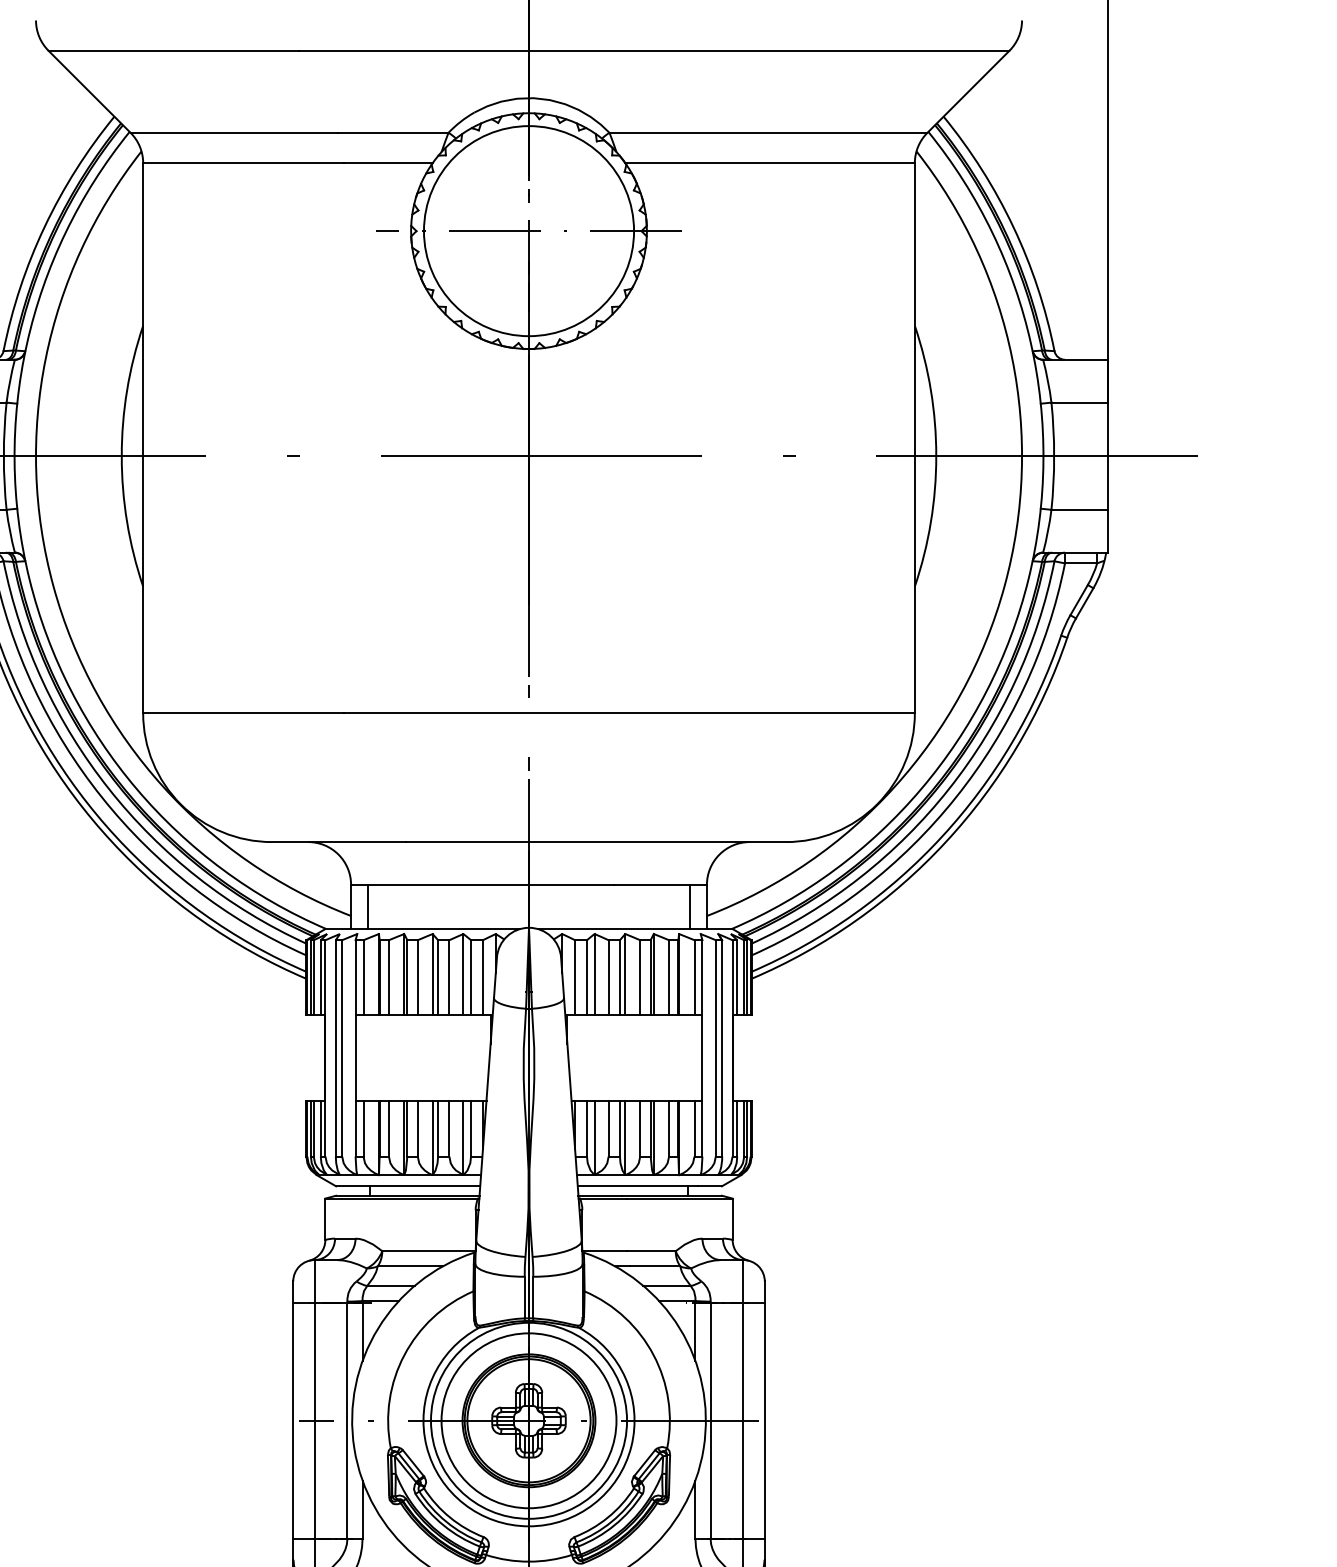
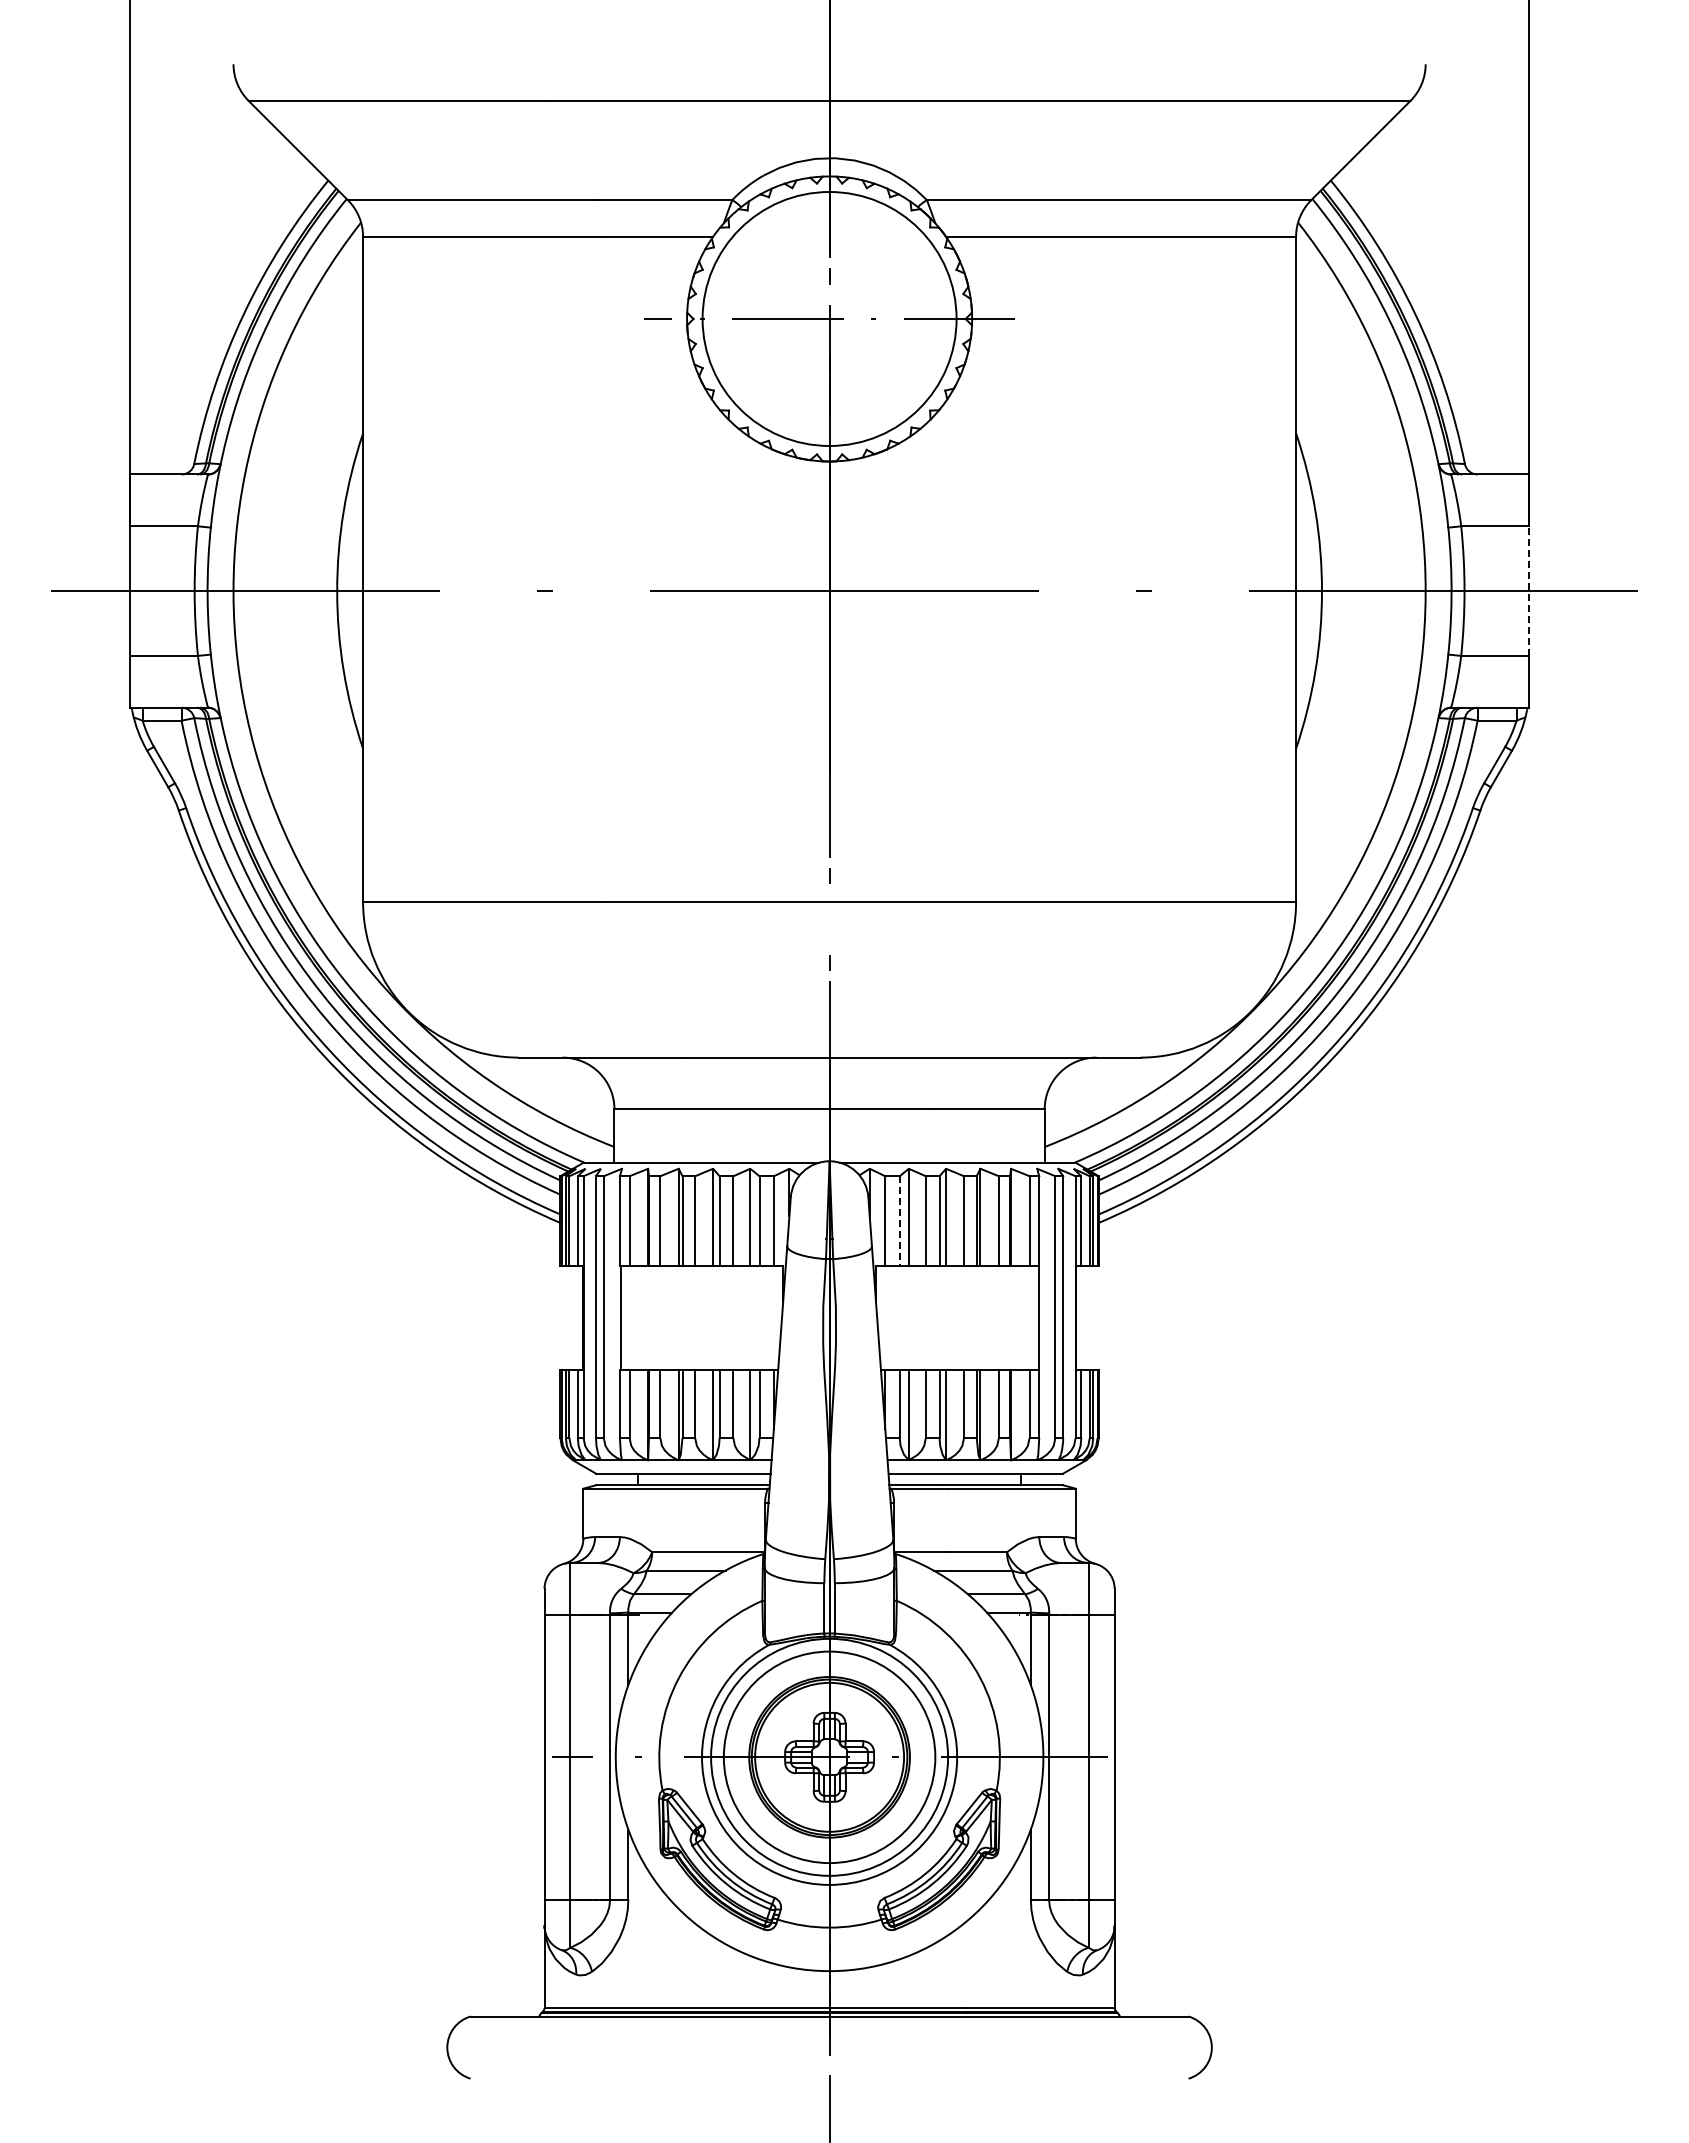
line: (1107, 456) -> (1529, 591), solid -> dashed
line: (368, 906) -> (635, 1135), removed
line: (689, 906) -> (1023, 1135), removed
line: (586, 977) -> (899, 1221), solid -> dashed

